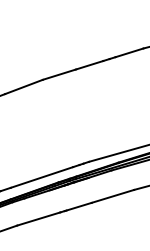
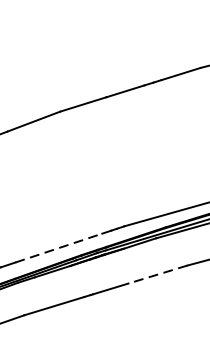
line: (41, 177) -> (58, 248), solid -> dashed
line: (112, 196) -> (157, 274), solid -> dashed

